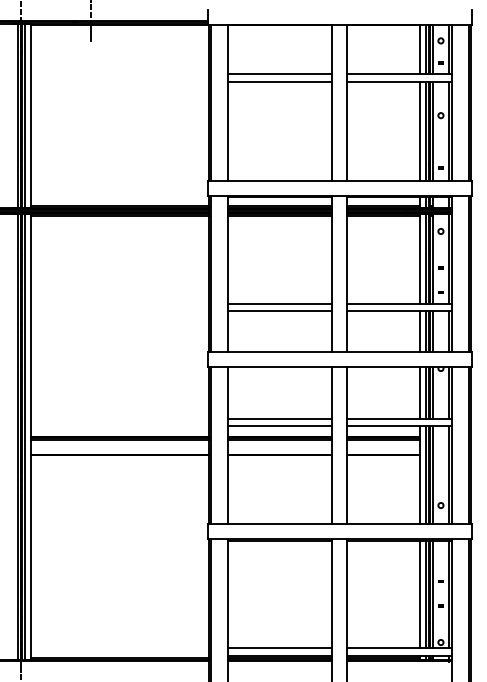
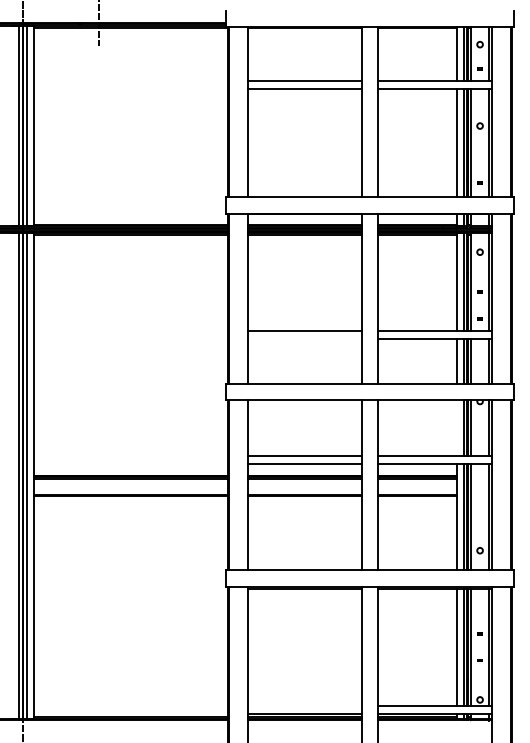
line: (279, 311) -> (304, 339), removed
line: (419, 393) -> (456, 428), removed
line: (279, 648) -> (304, 706), removed

